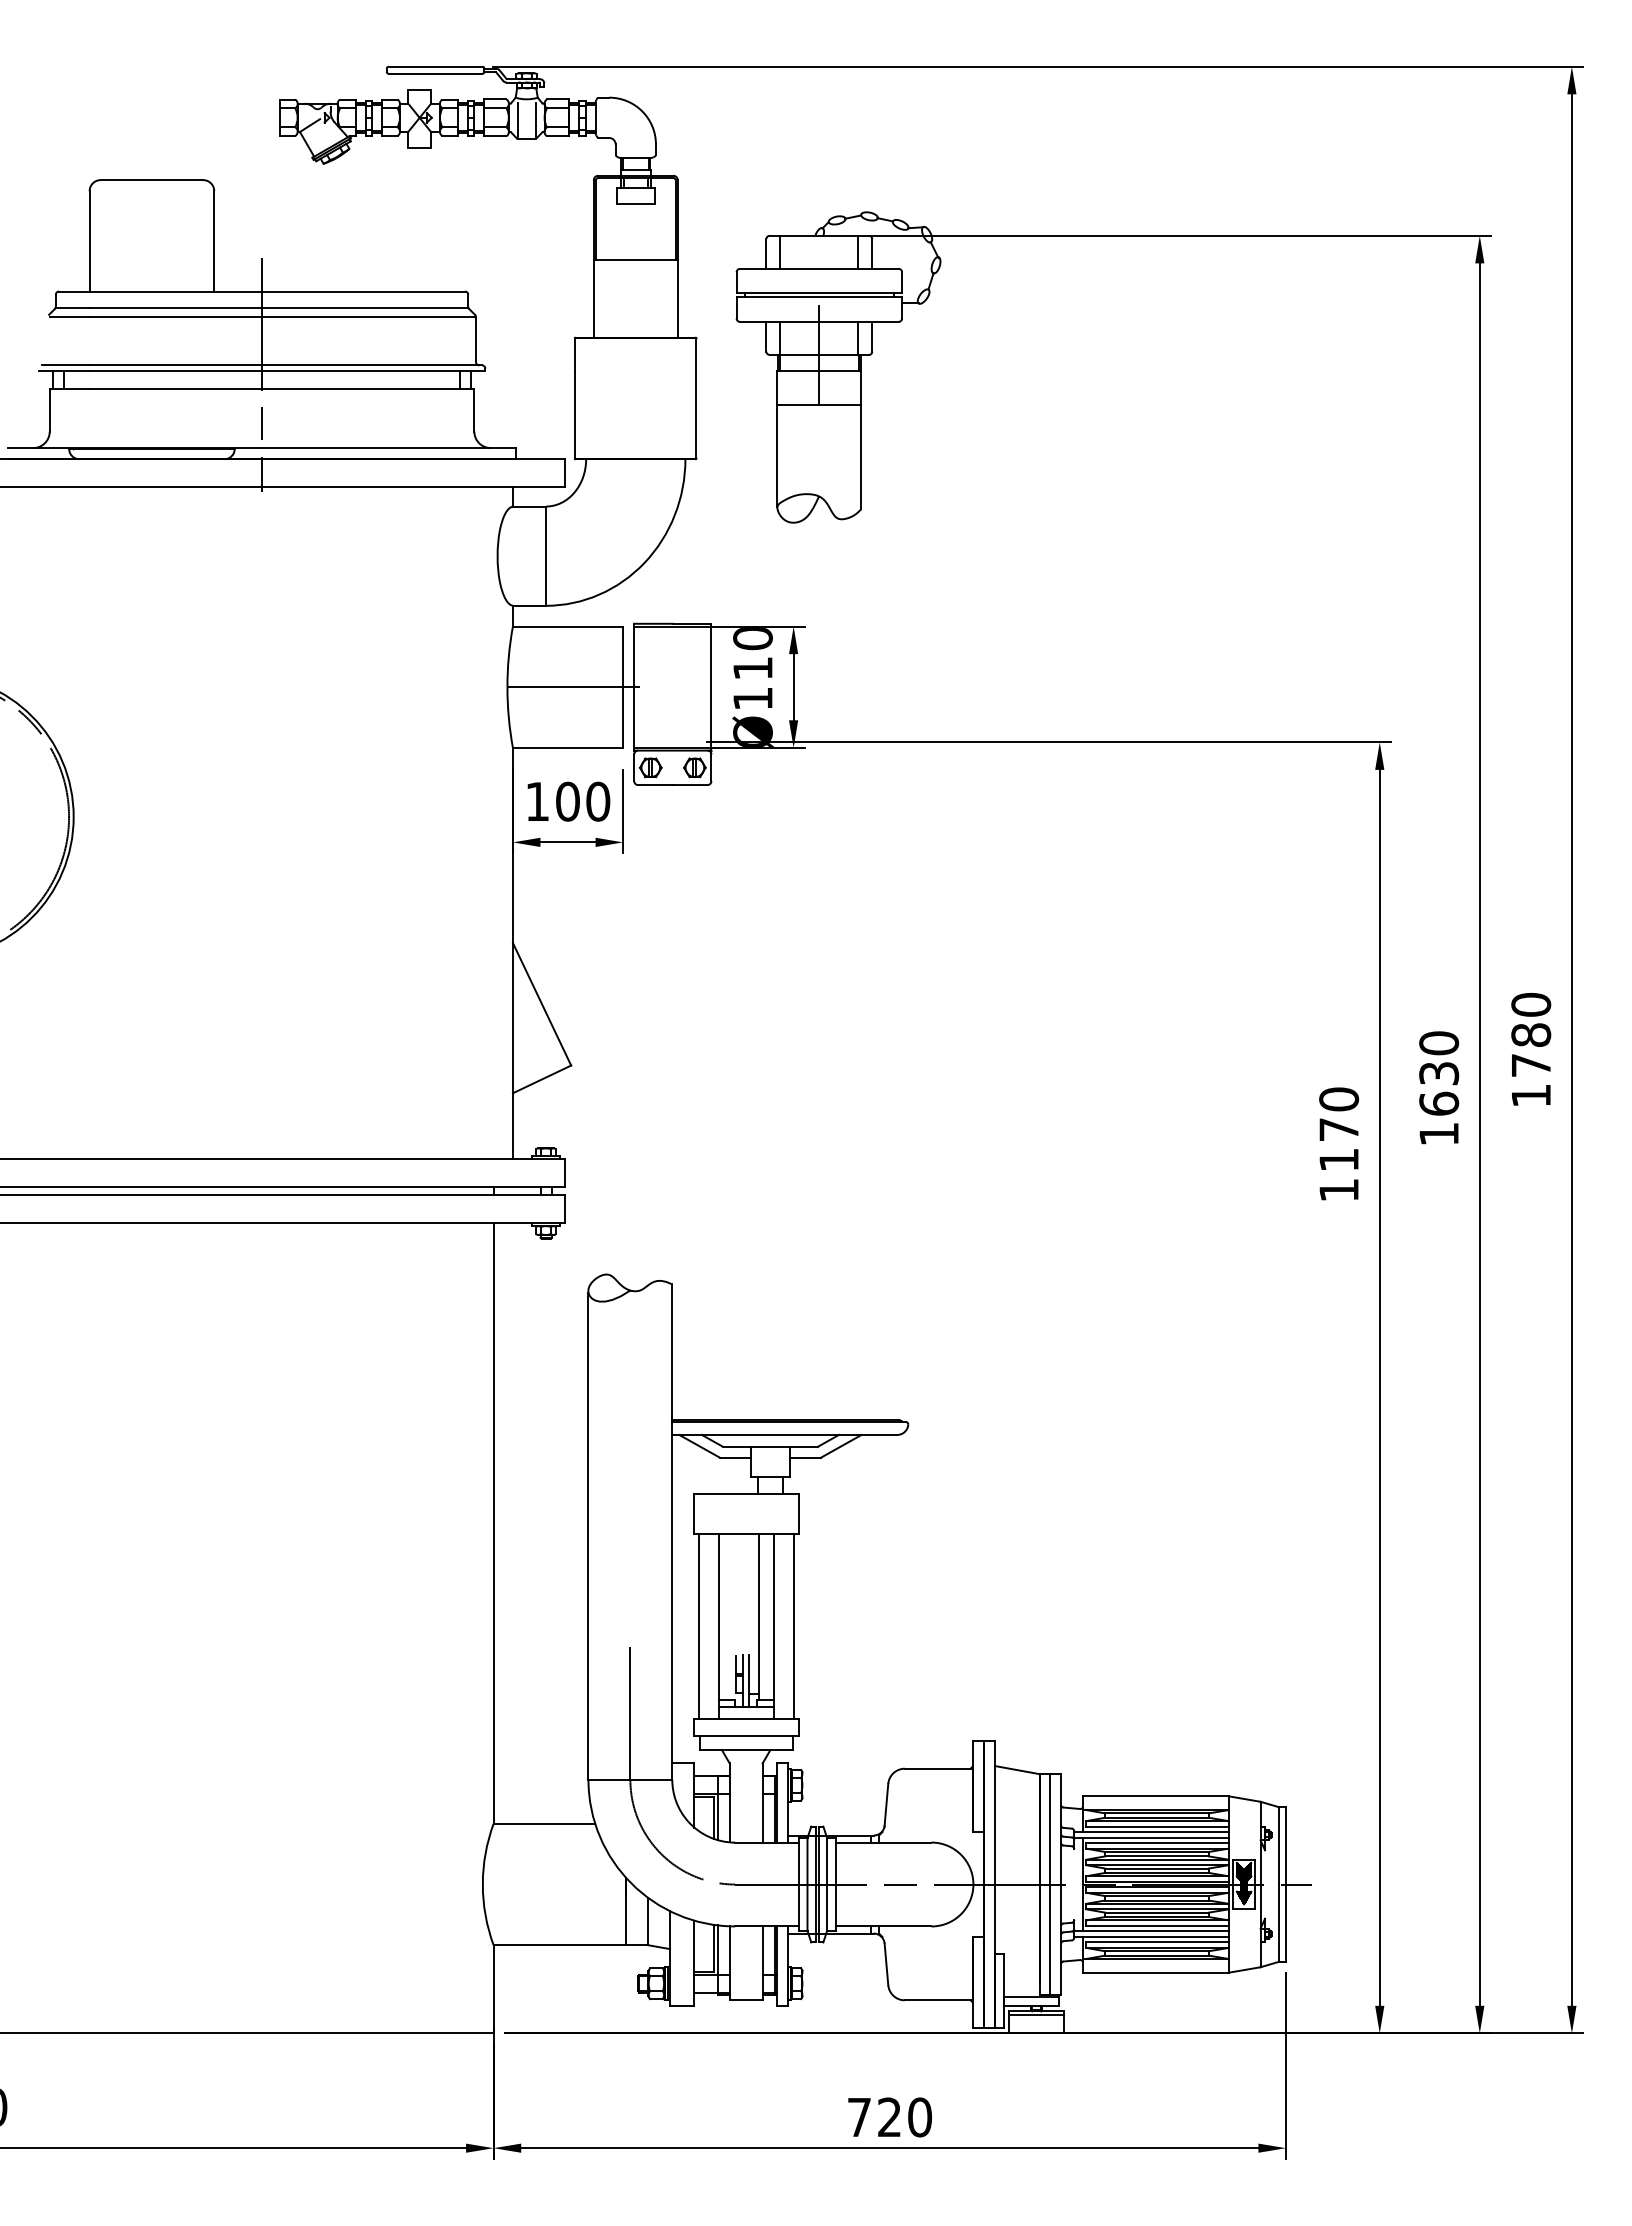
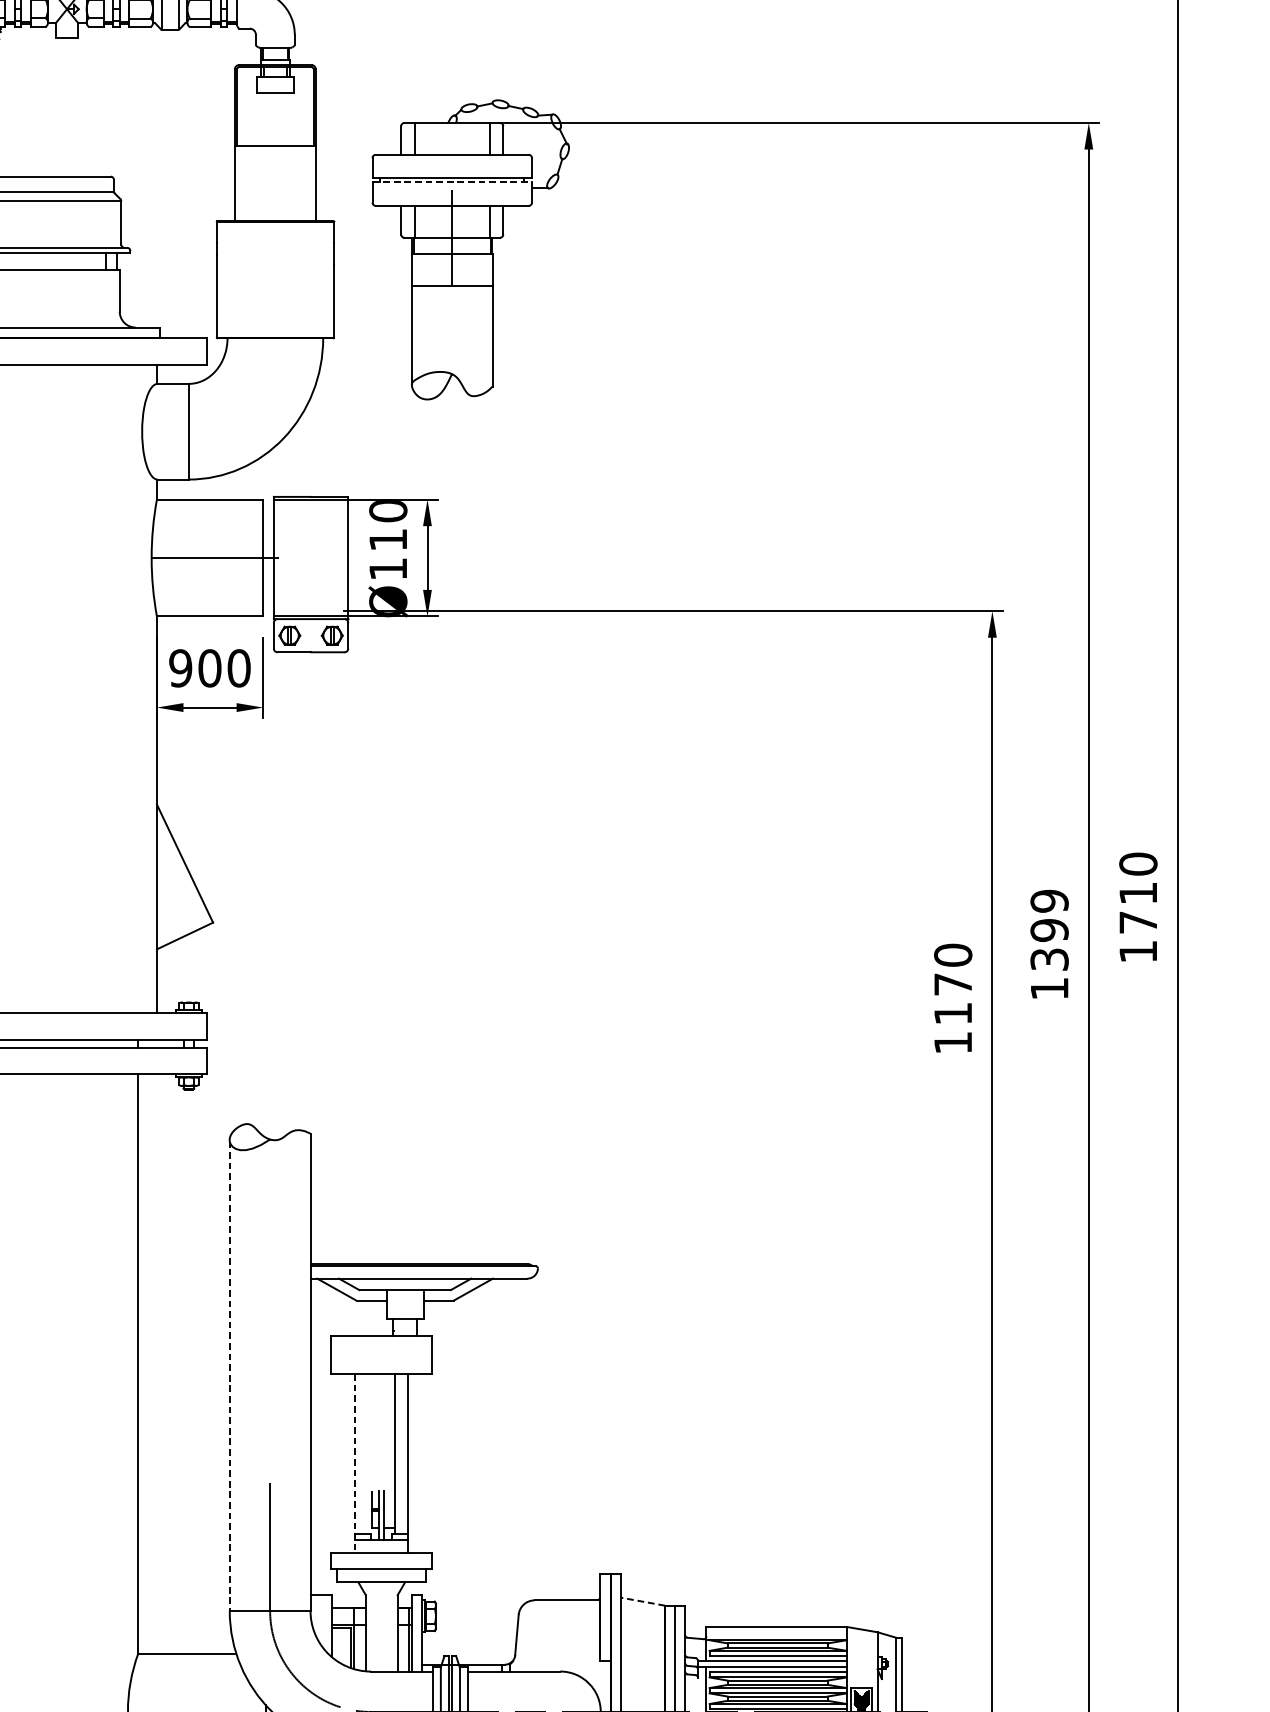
line: (819, 297) -> (452, 182), solid -> dashed
text: (537, 801) -> (180, 668), 100 -> 900
text: (1531, 1034) -> (1138, 892), 1780 -> 1710
text: (1439, 1073) -> (1049, 930), 1630 -> 1399
line: (588, 1536) -> (229, 1376), solid -> dashed
line: (698, 1626) -> (335, 1463), removed
line: (718, 1626) -> (355, 1463), solid -> dashed
line: (793, 1626) -> (427, 1463), removed
line: (1017, 1770) -> (643, 1602), solid -> dashed

